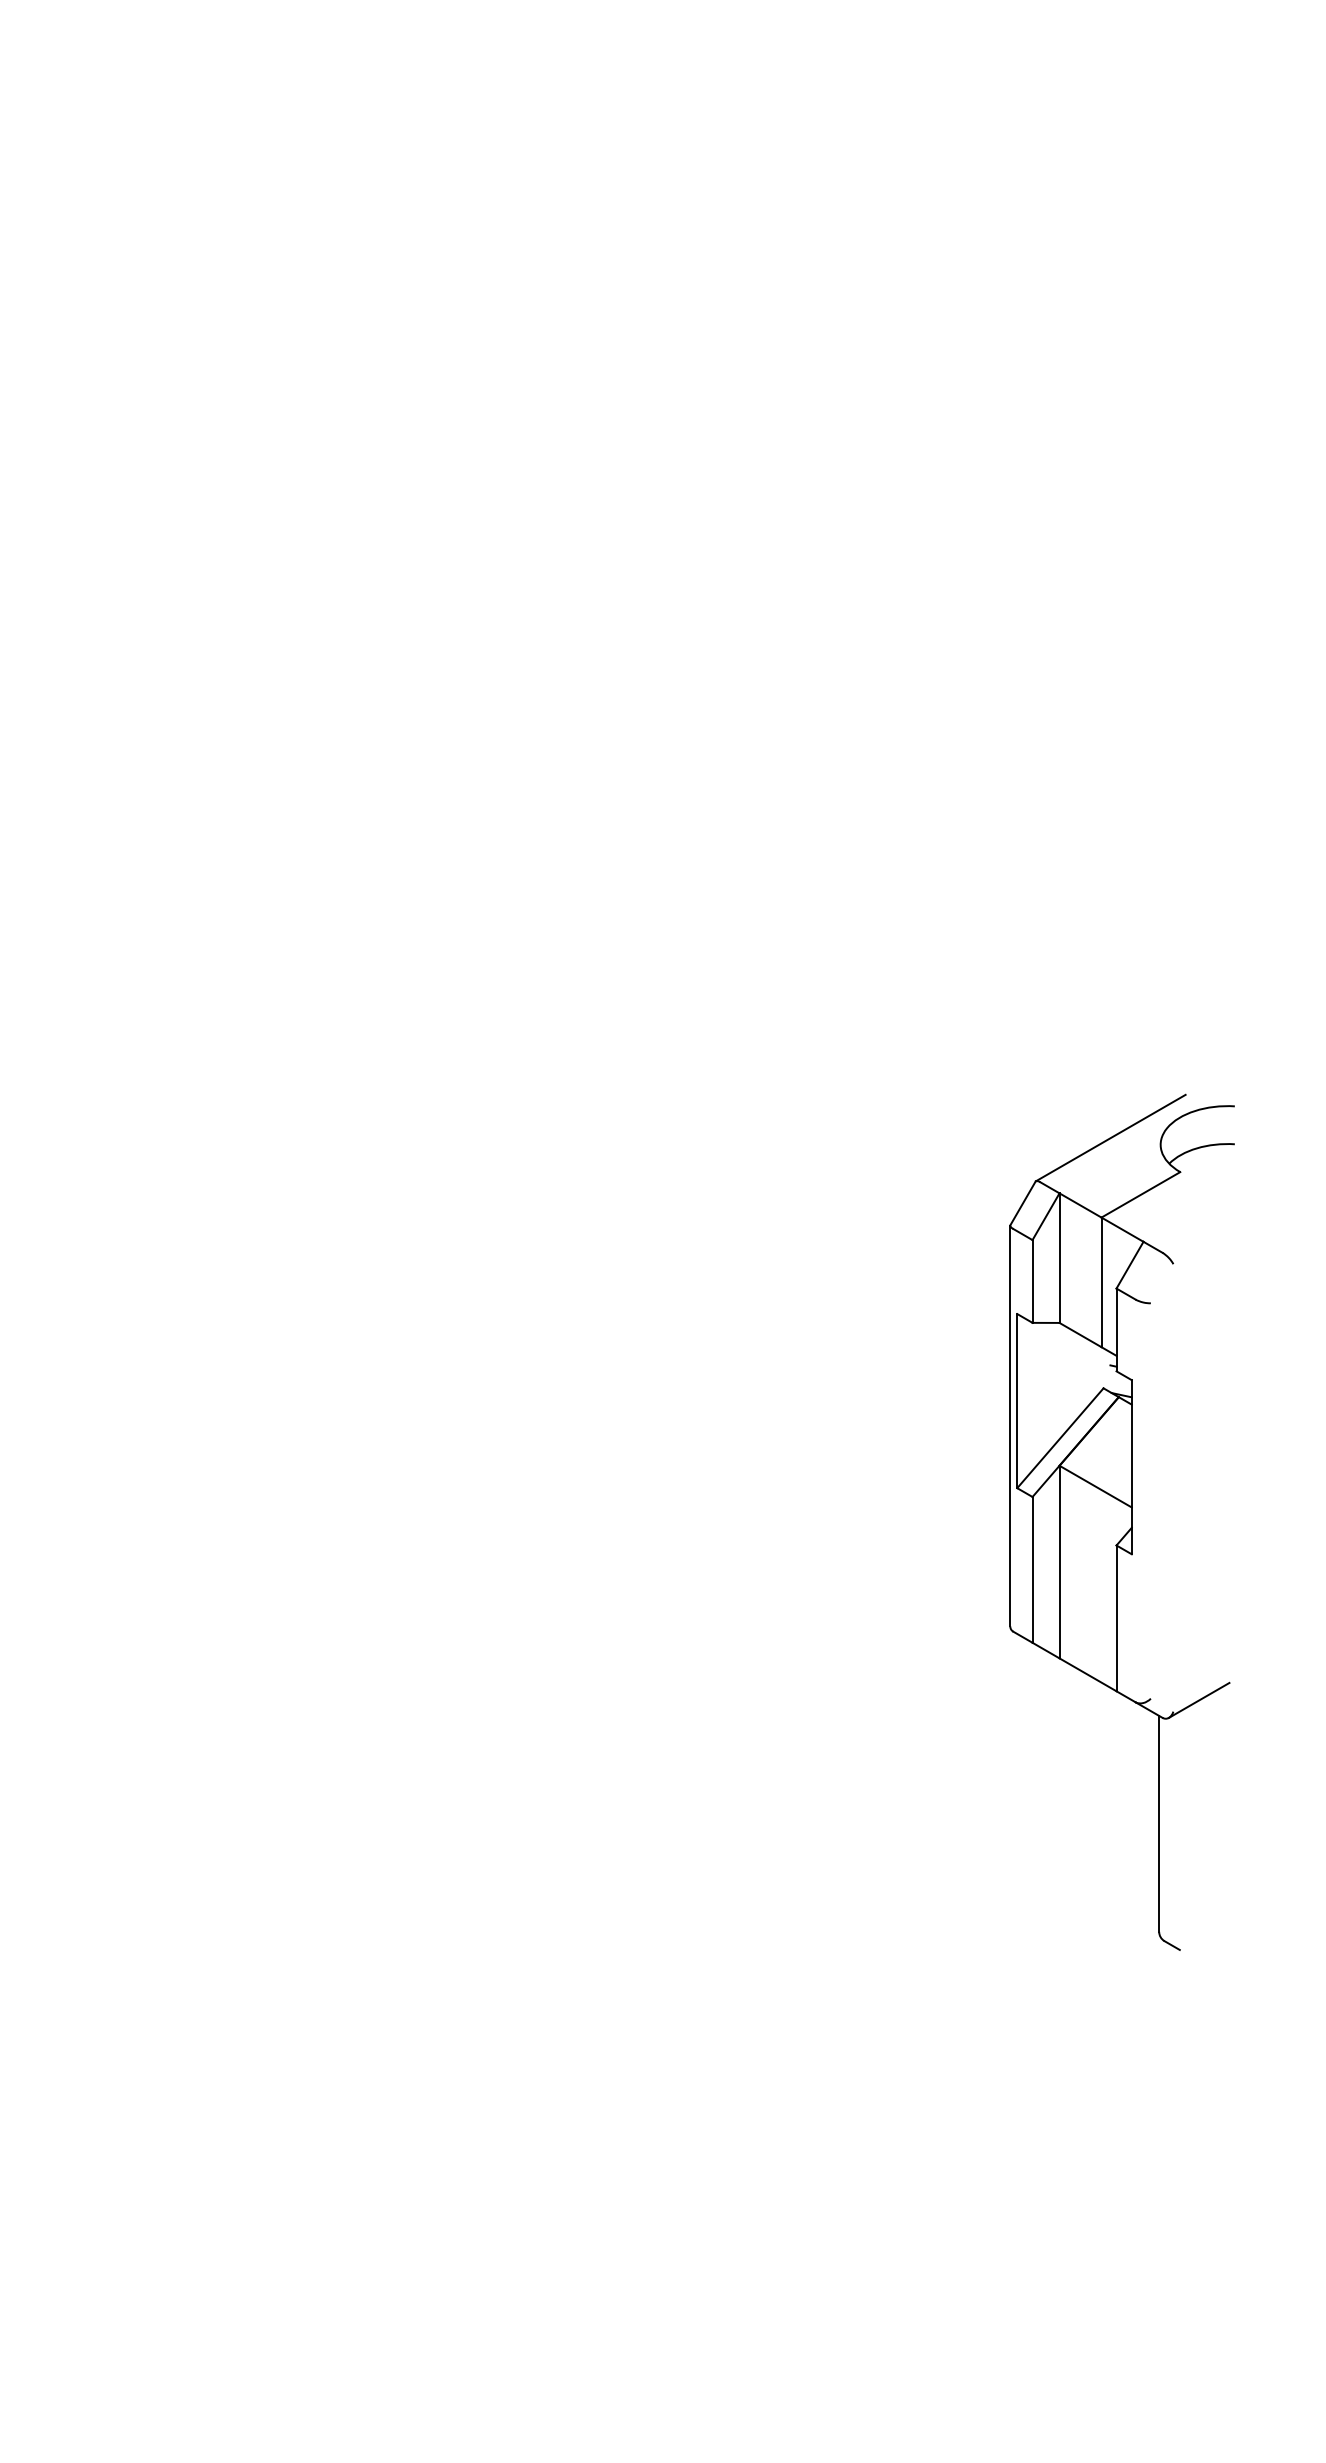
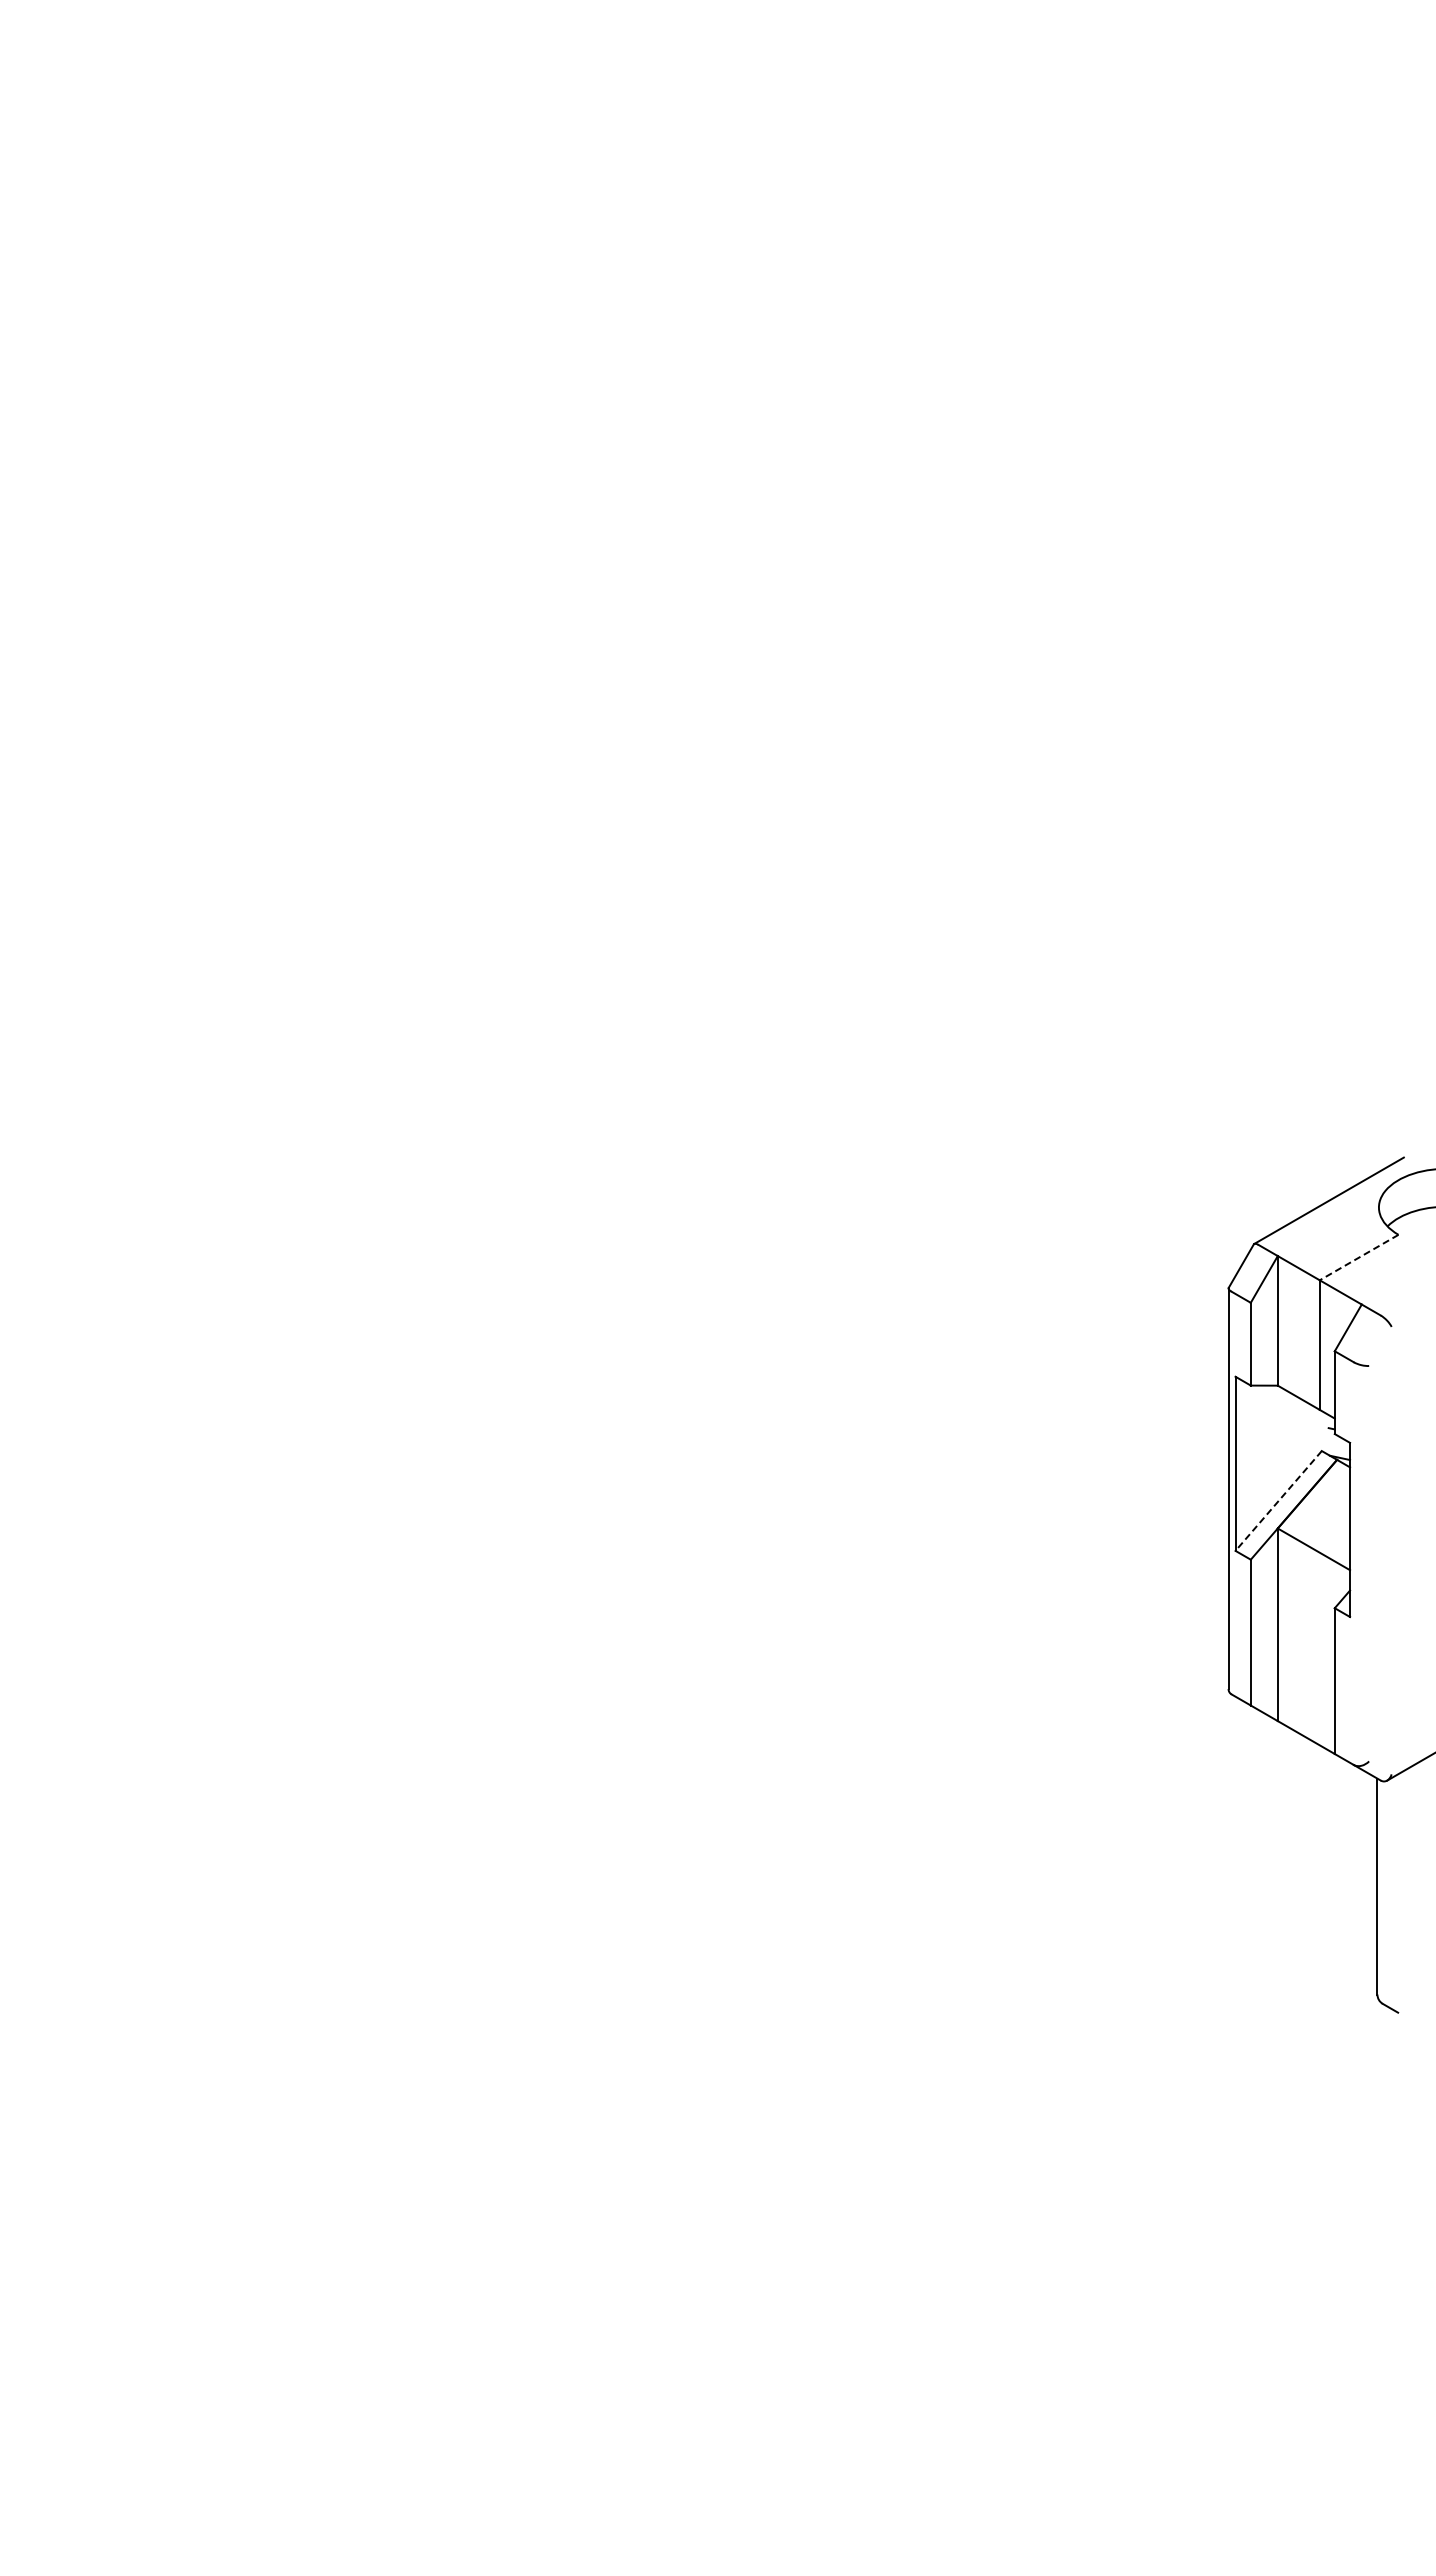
line: (1140, 1194) -> (1358, 1257), solid -> dashed
line: (1060, 1437) -> (1278, 1500), solid -> dashed

